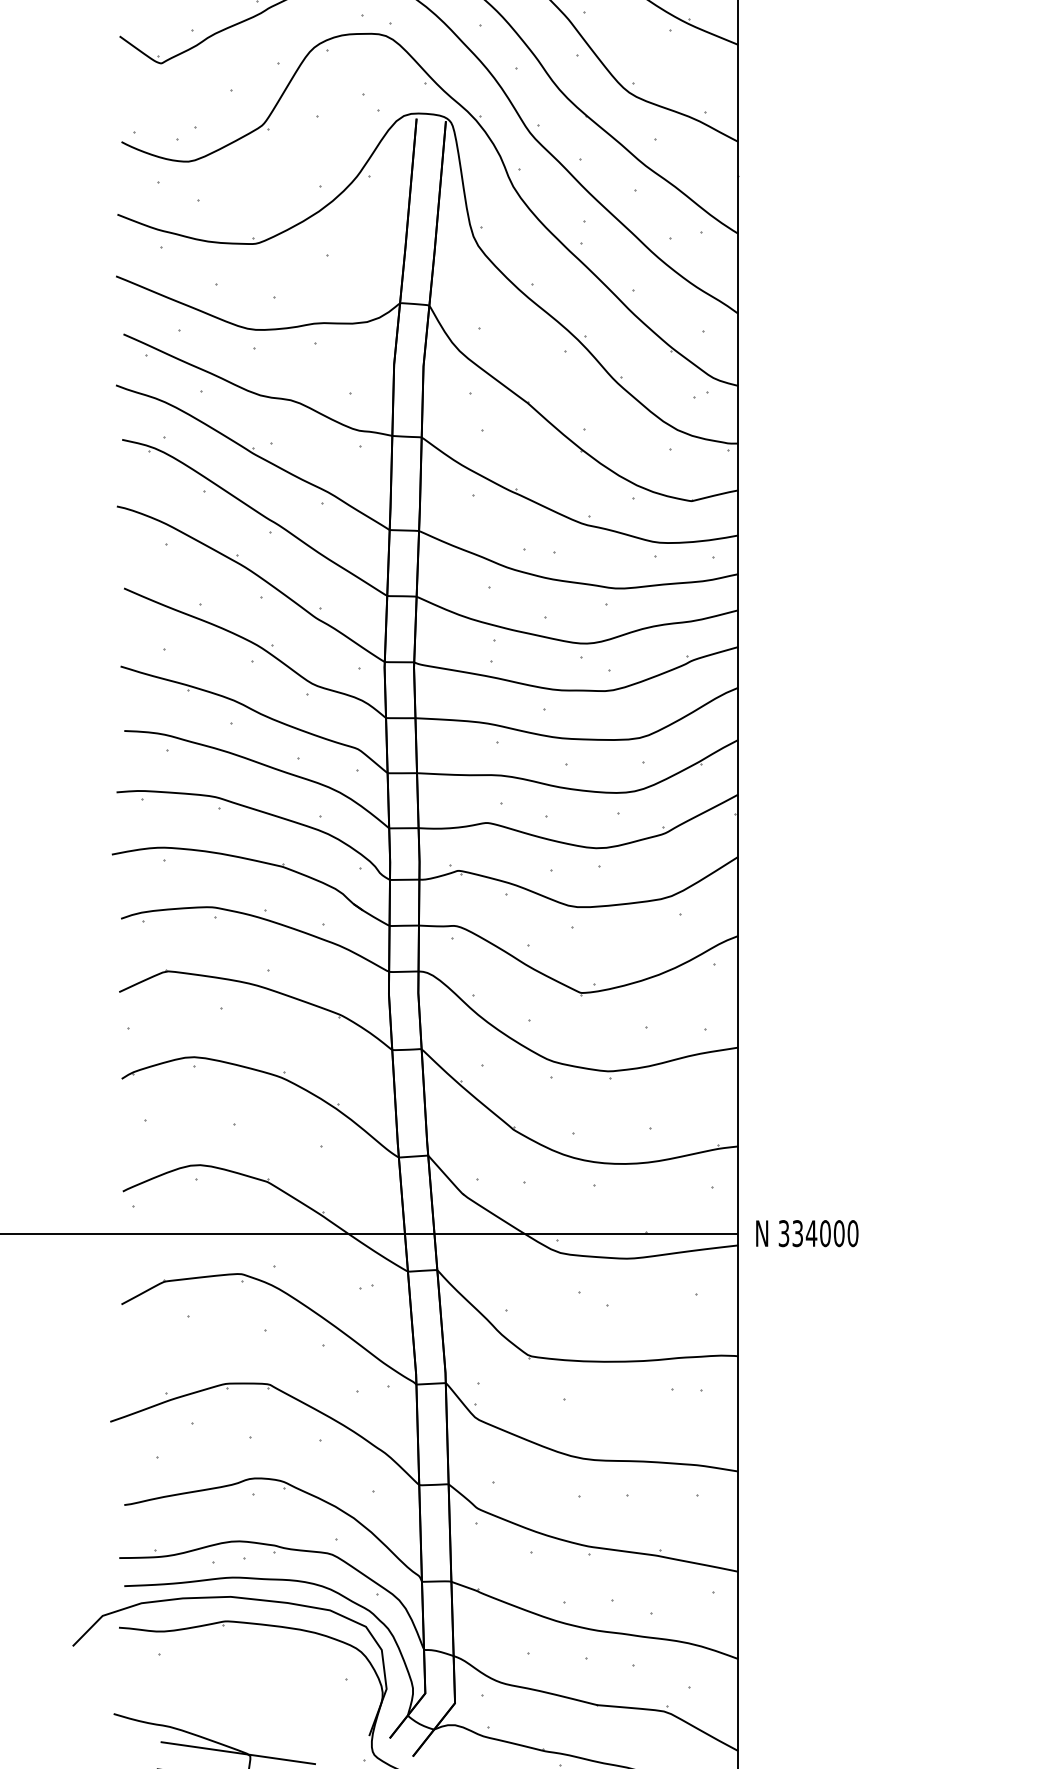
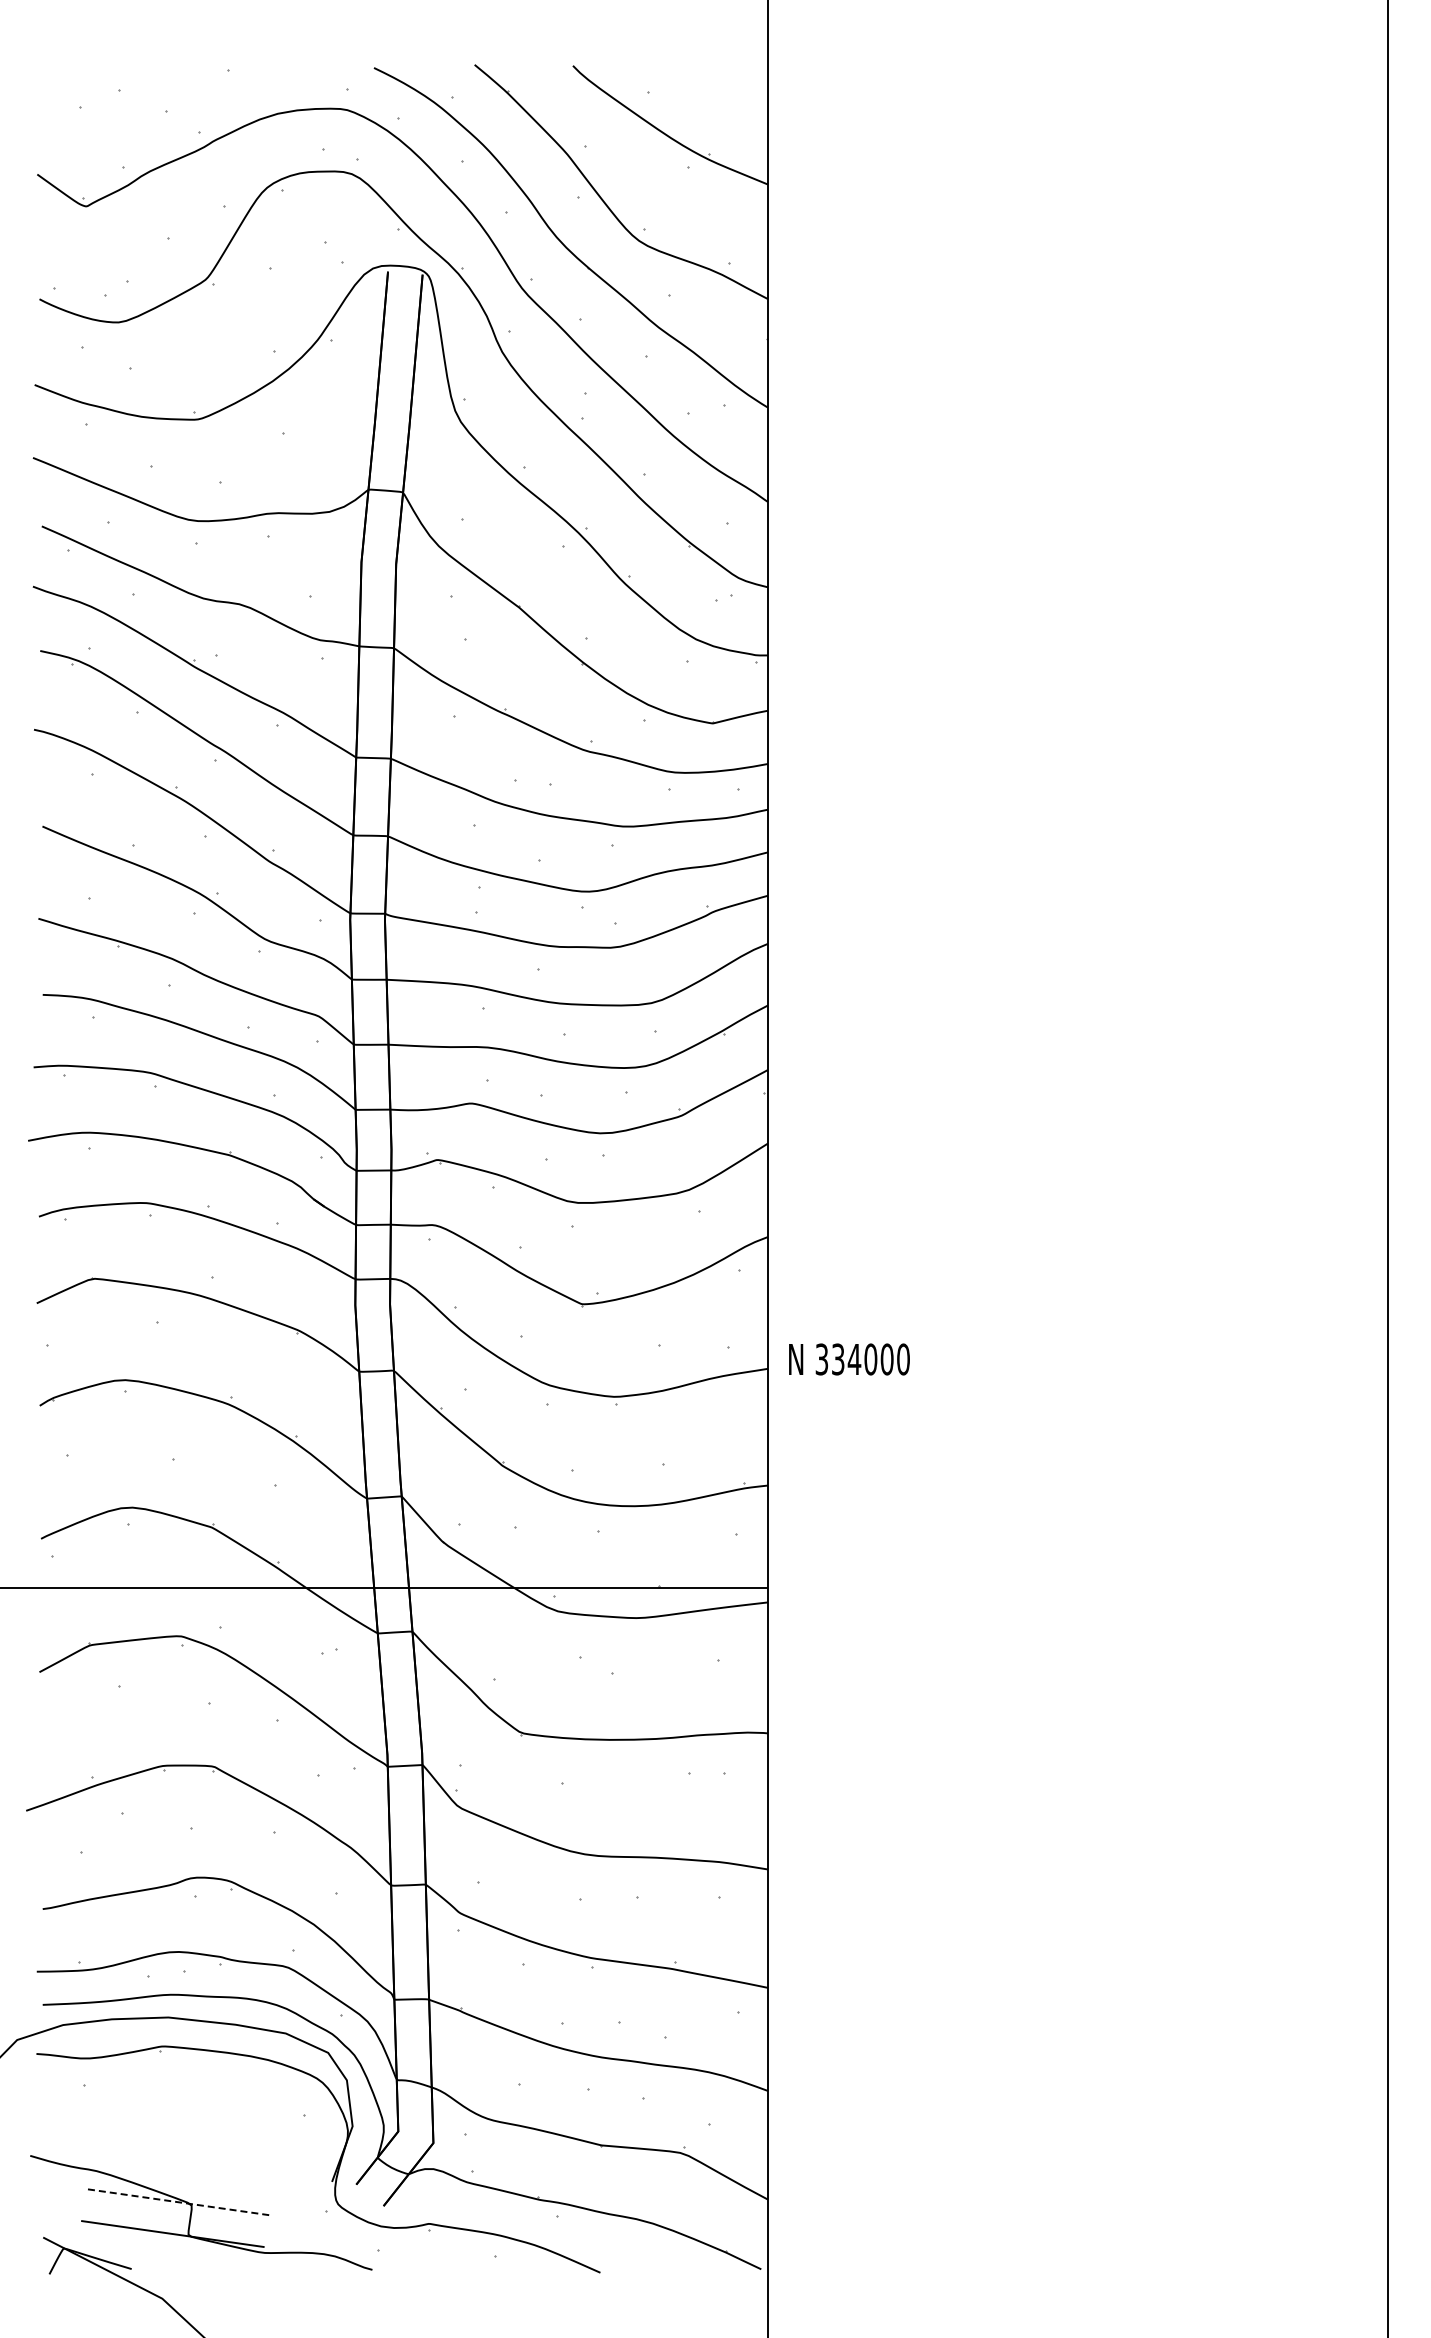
text: (807, 1233) -> (849, 1359), moved
line: (238, 1753) -> (177, 2202), solid -> dashed

